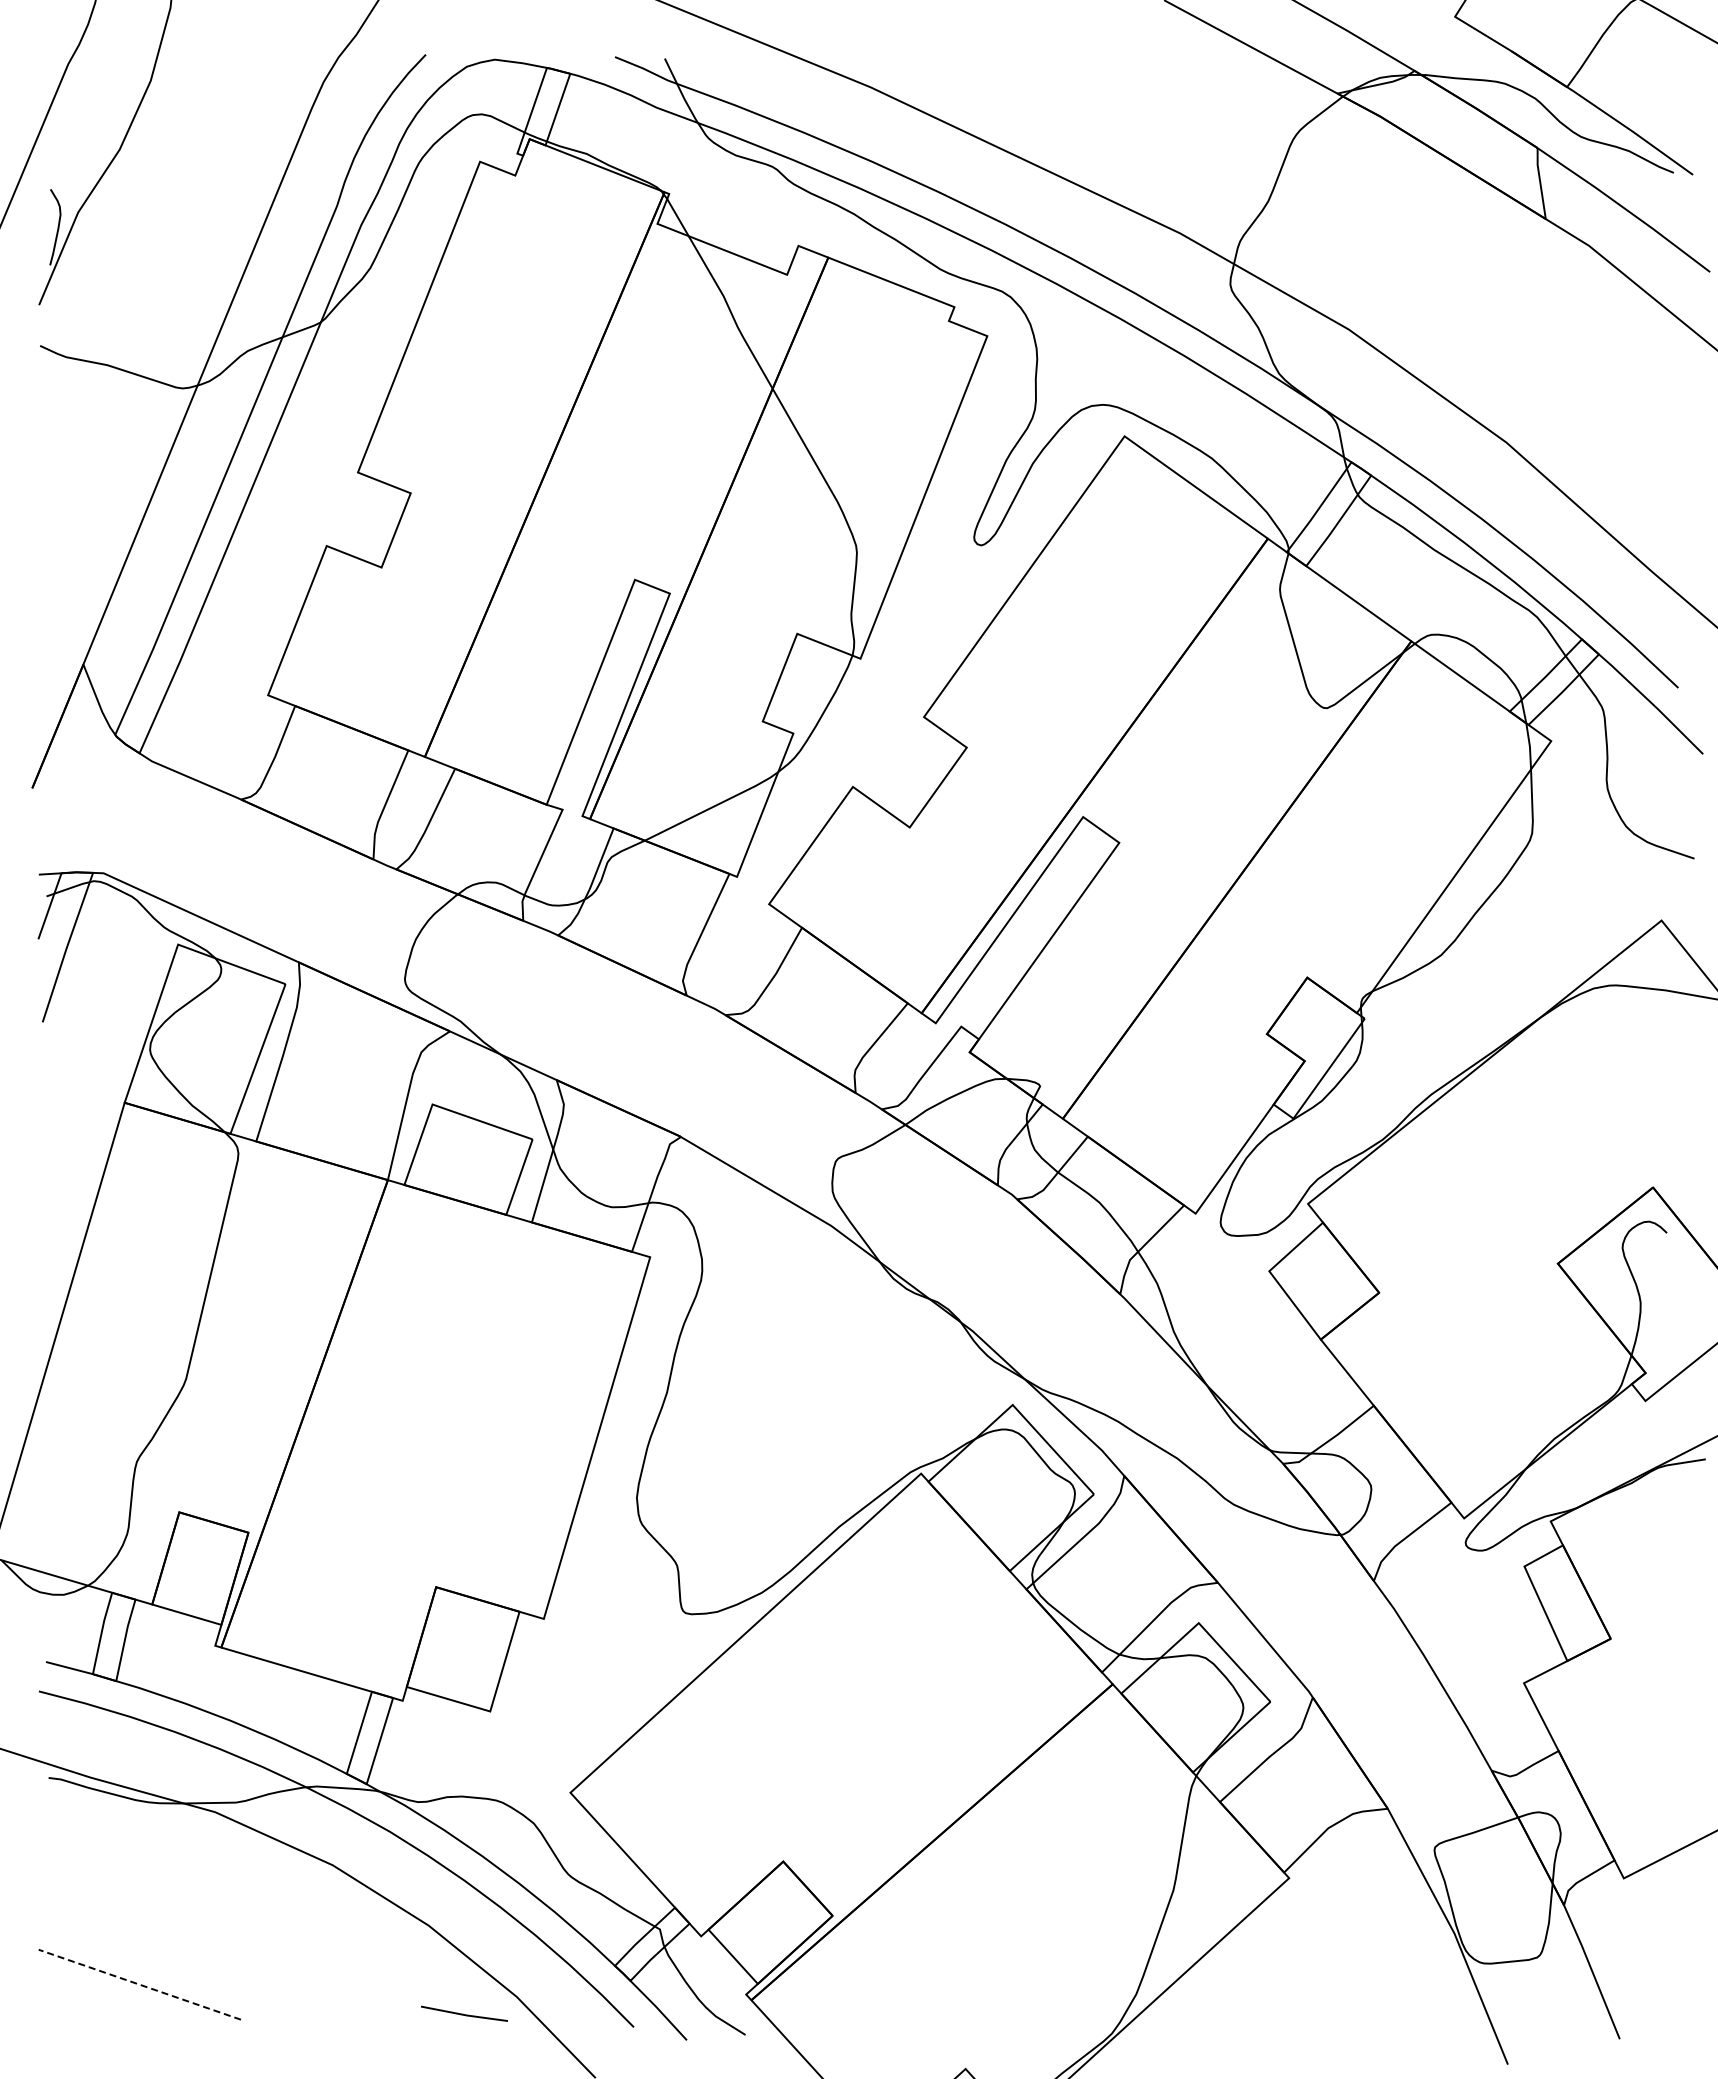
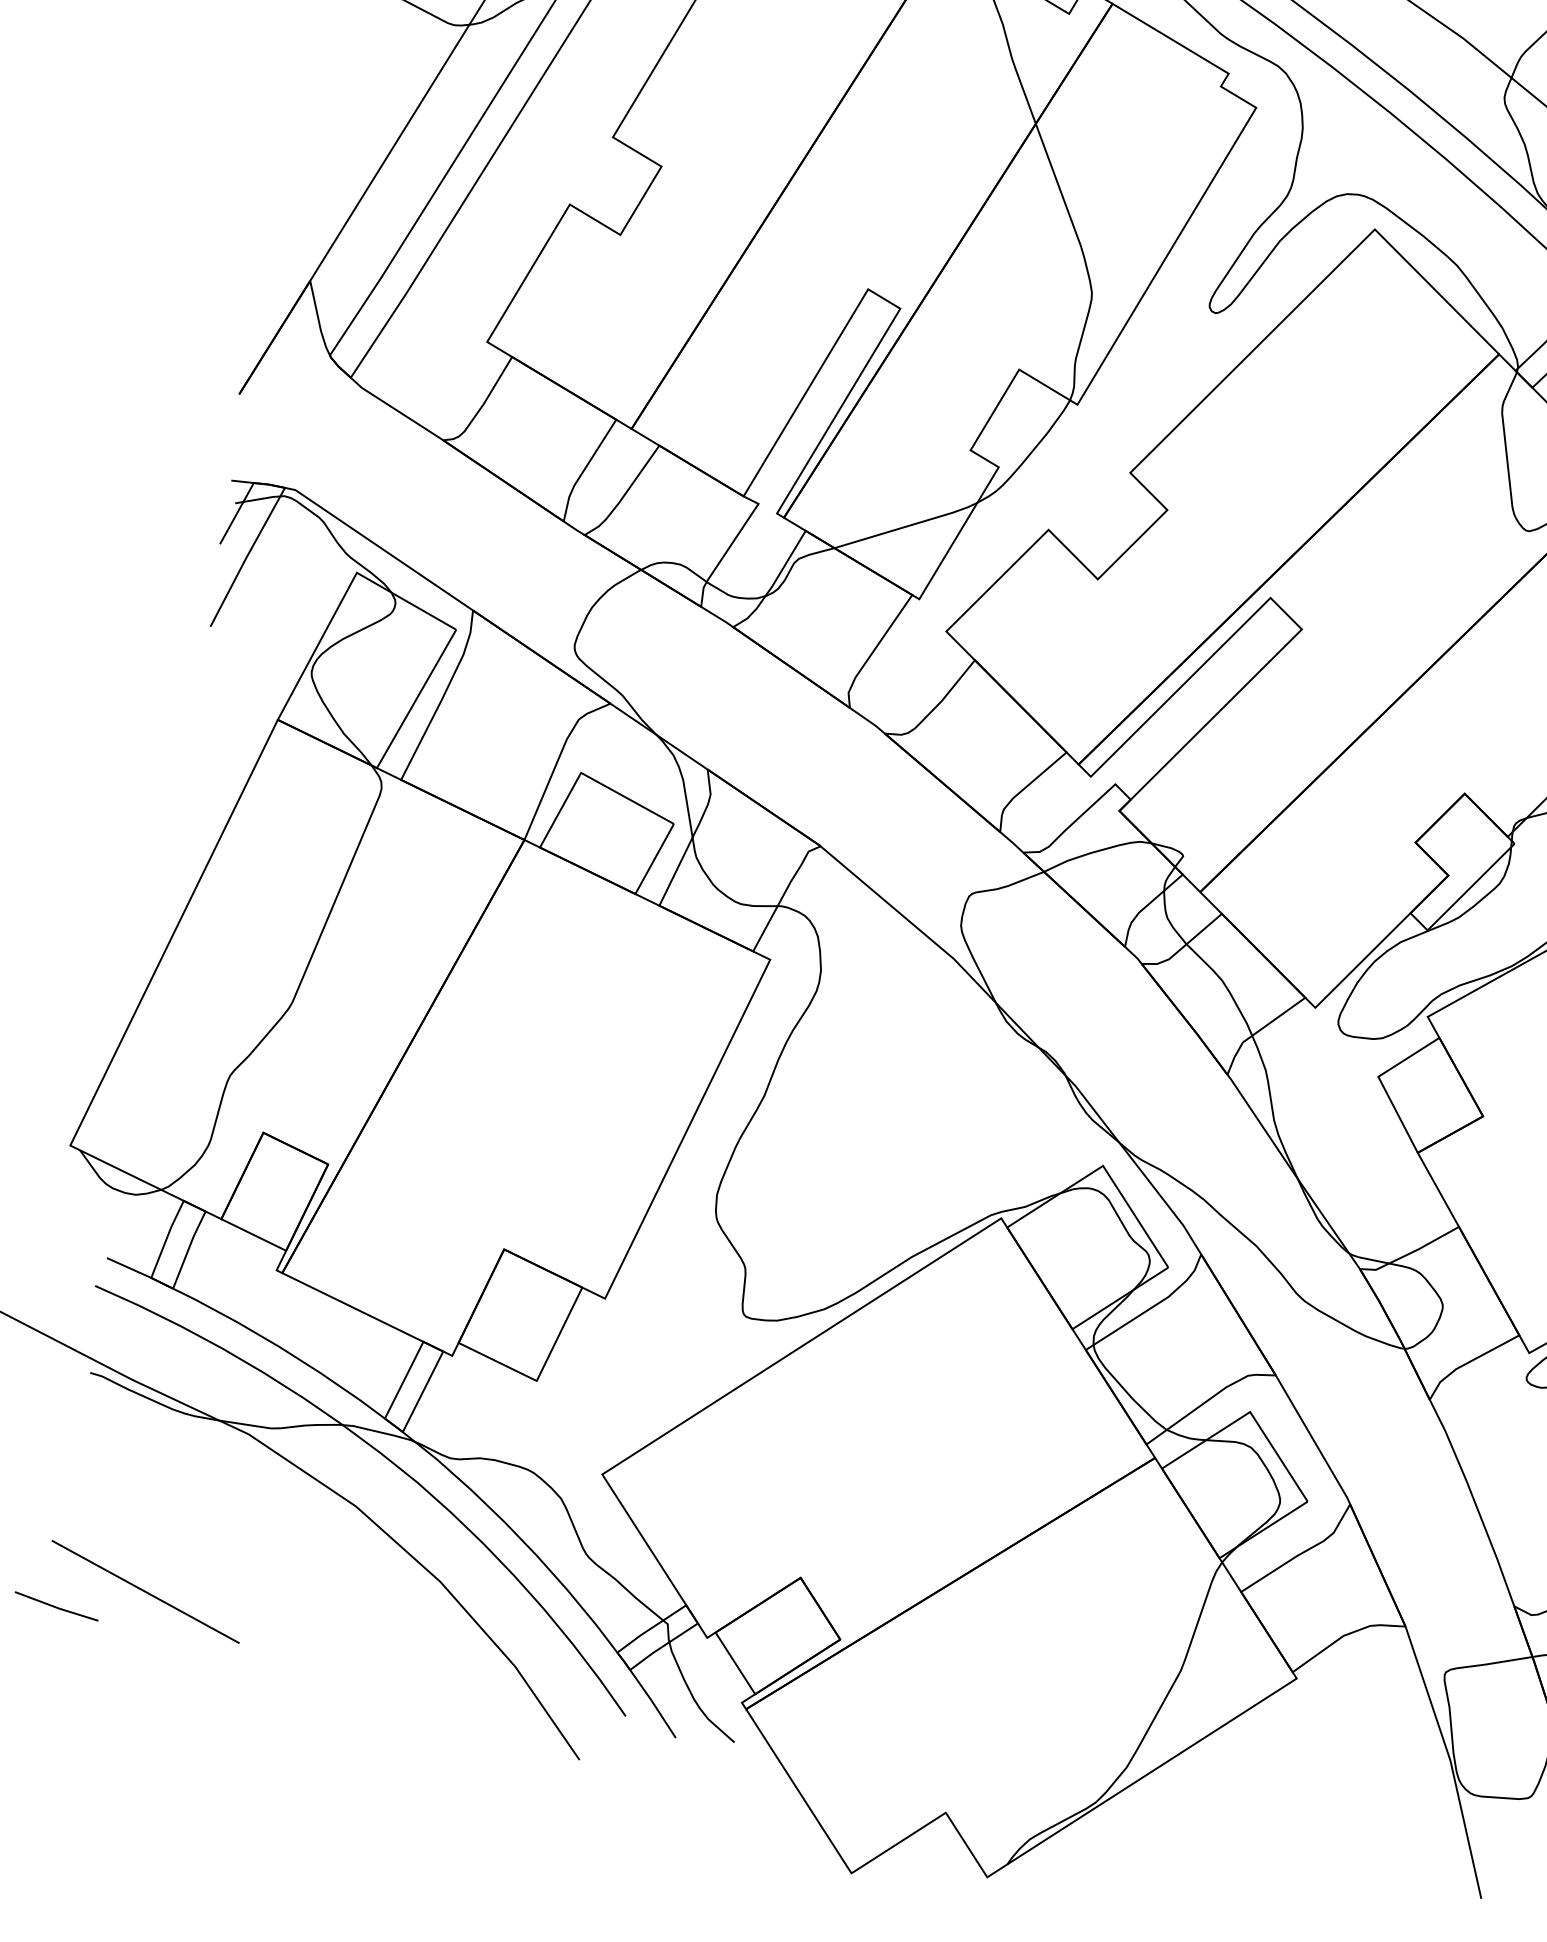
line: (139, 1984) -> (145, 1591), dashed -> solid
line: (463, 2013) -> (55, 1605), moved

